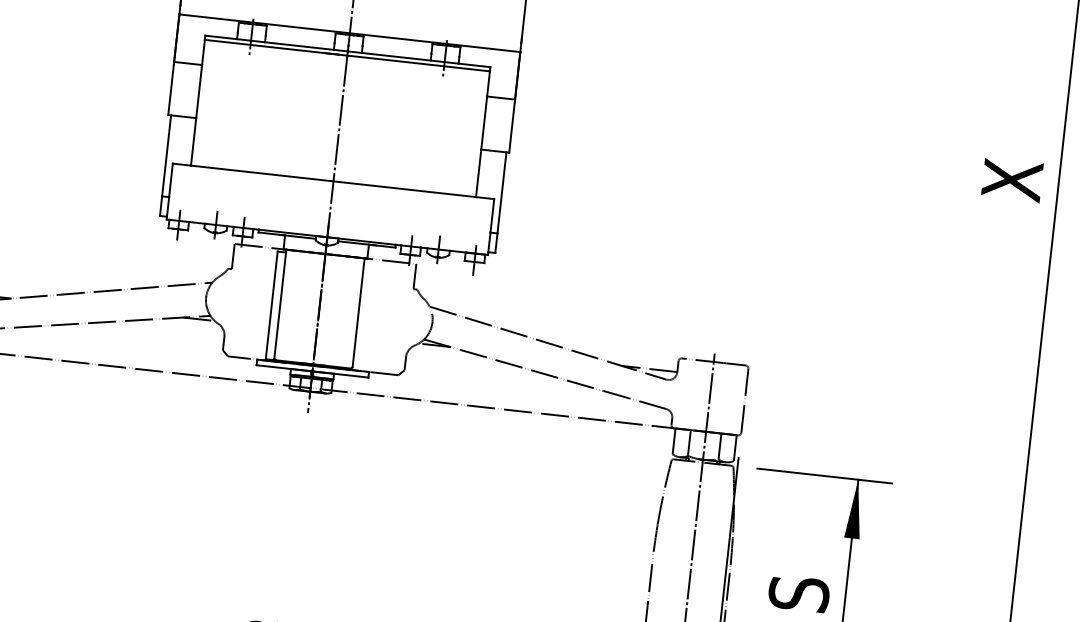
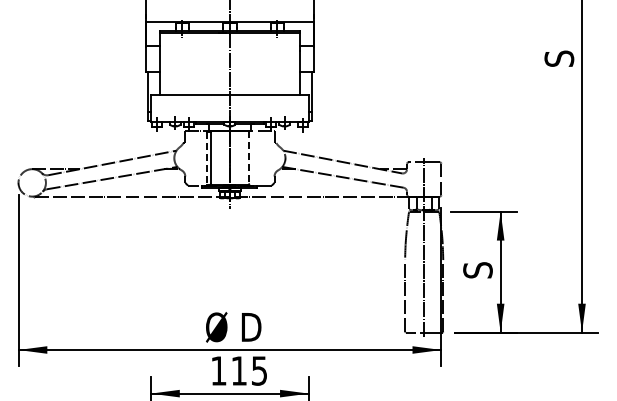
text: (1012, 179) -> (559, 57), X -> S
line: (271, 307) -> (206, 159), solid -> dashed
line: (359, 312) -> (249, 157), solid -> dashed

